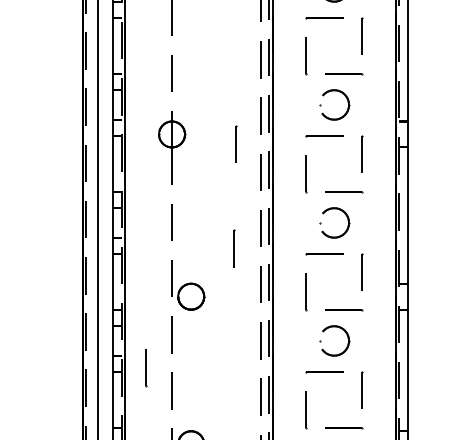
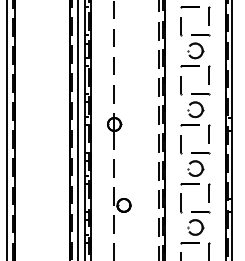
line: (236, 142) -> (146, 128), removed
line: (234, 246) -> (145, 180), removed
line: (146, 369) -> (101, 241), removed

